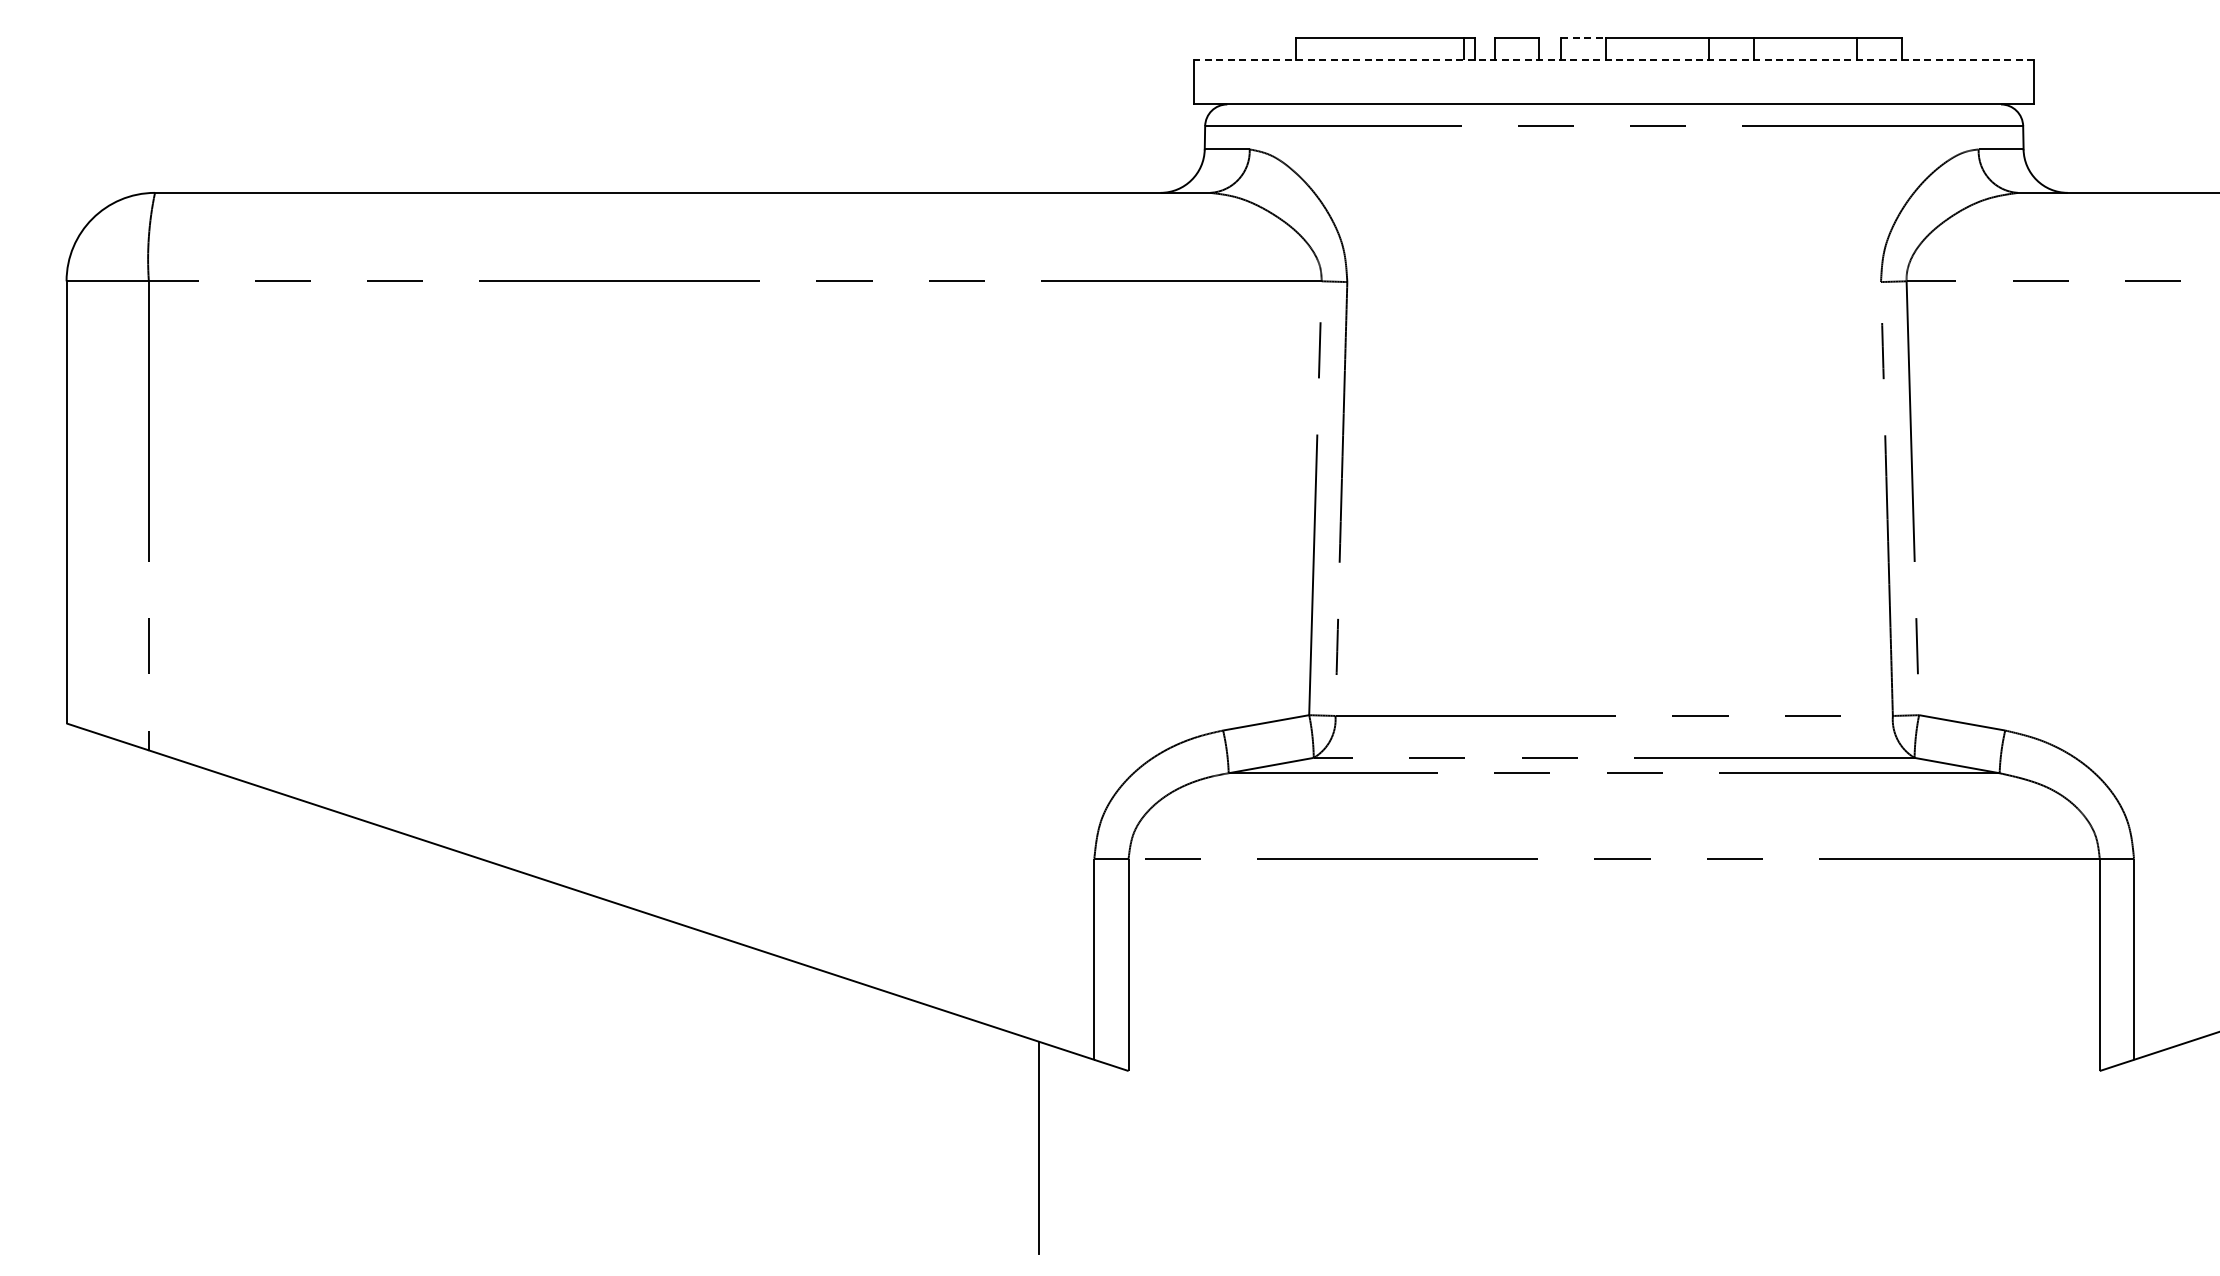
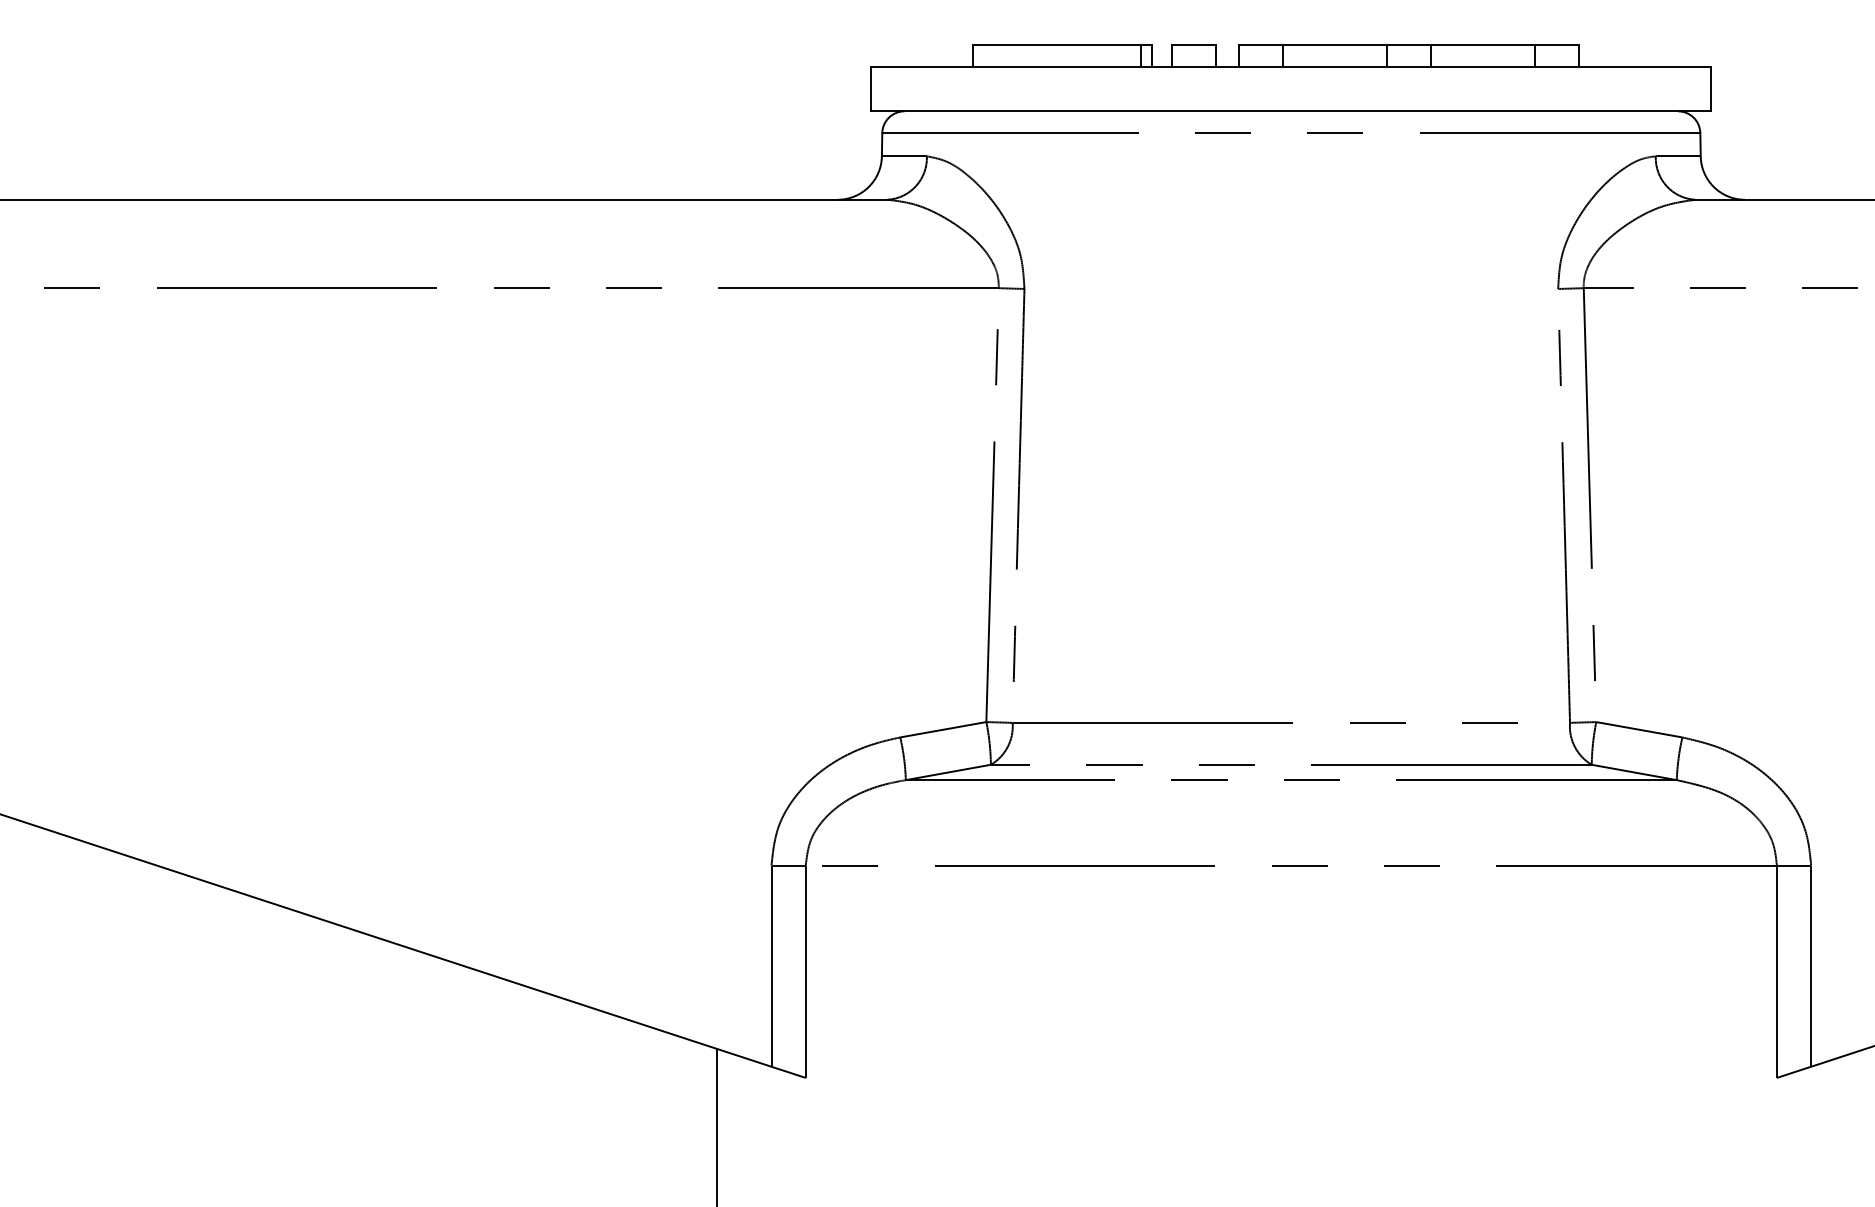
line: (1583, 38) -> (1260, 45), dashed -> solid
line: (1613, 60) -> (1290, 67), dashed -> solid

